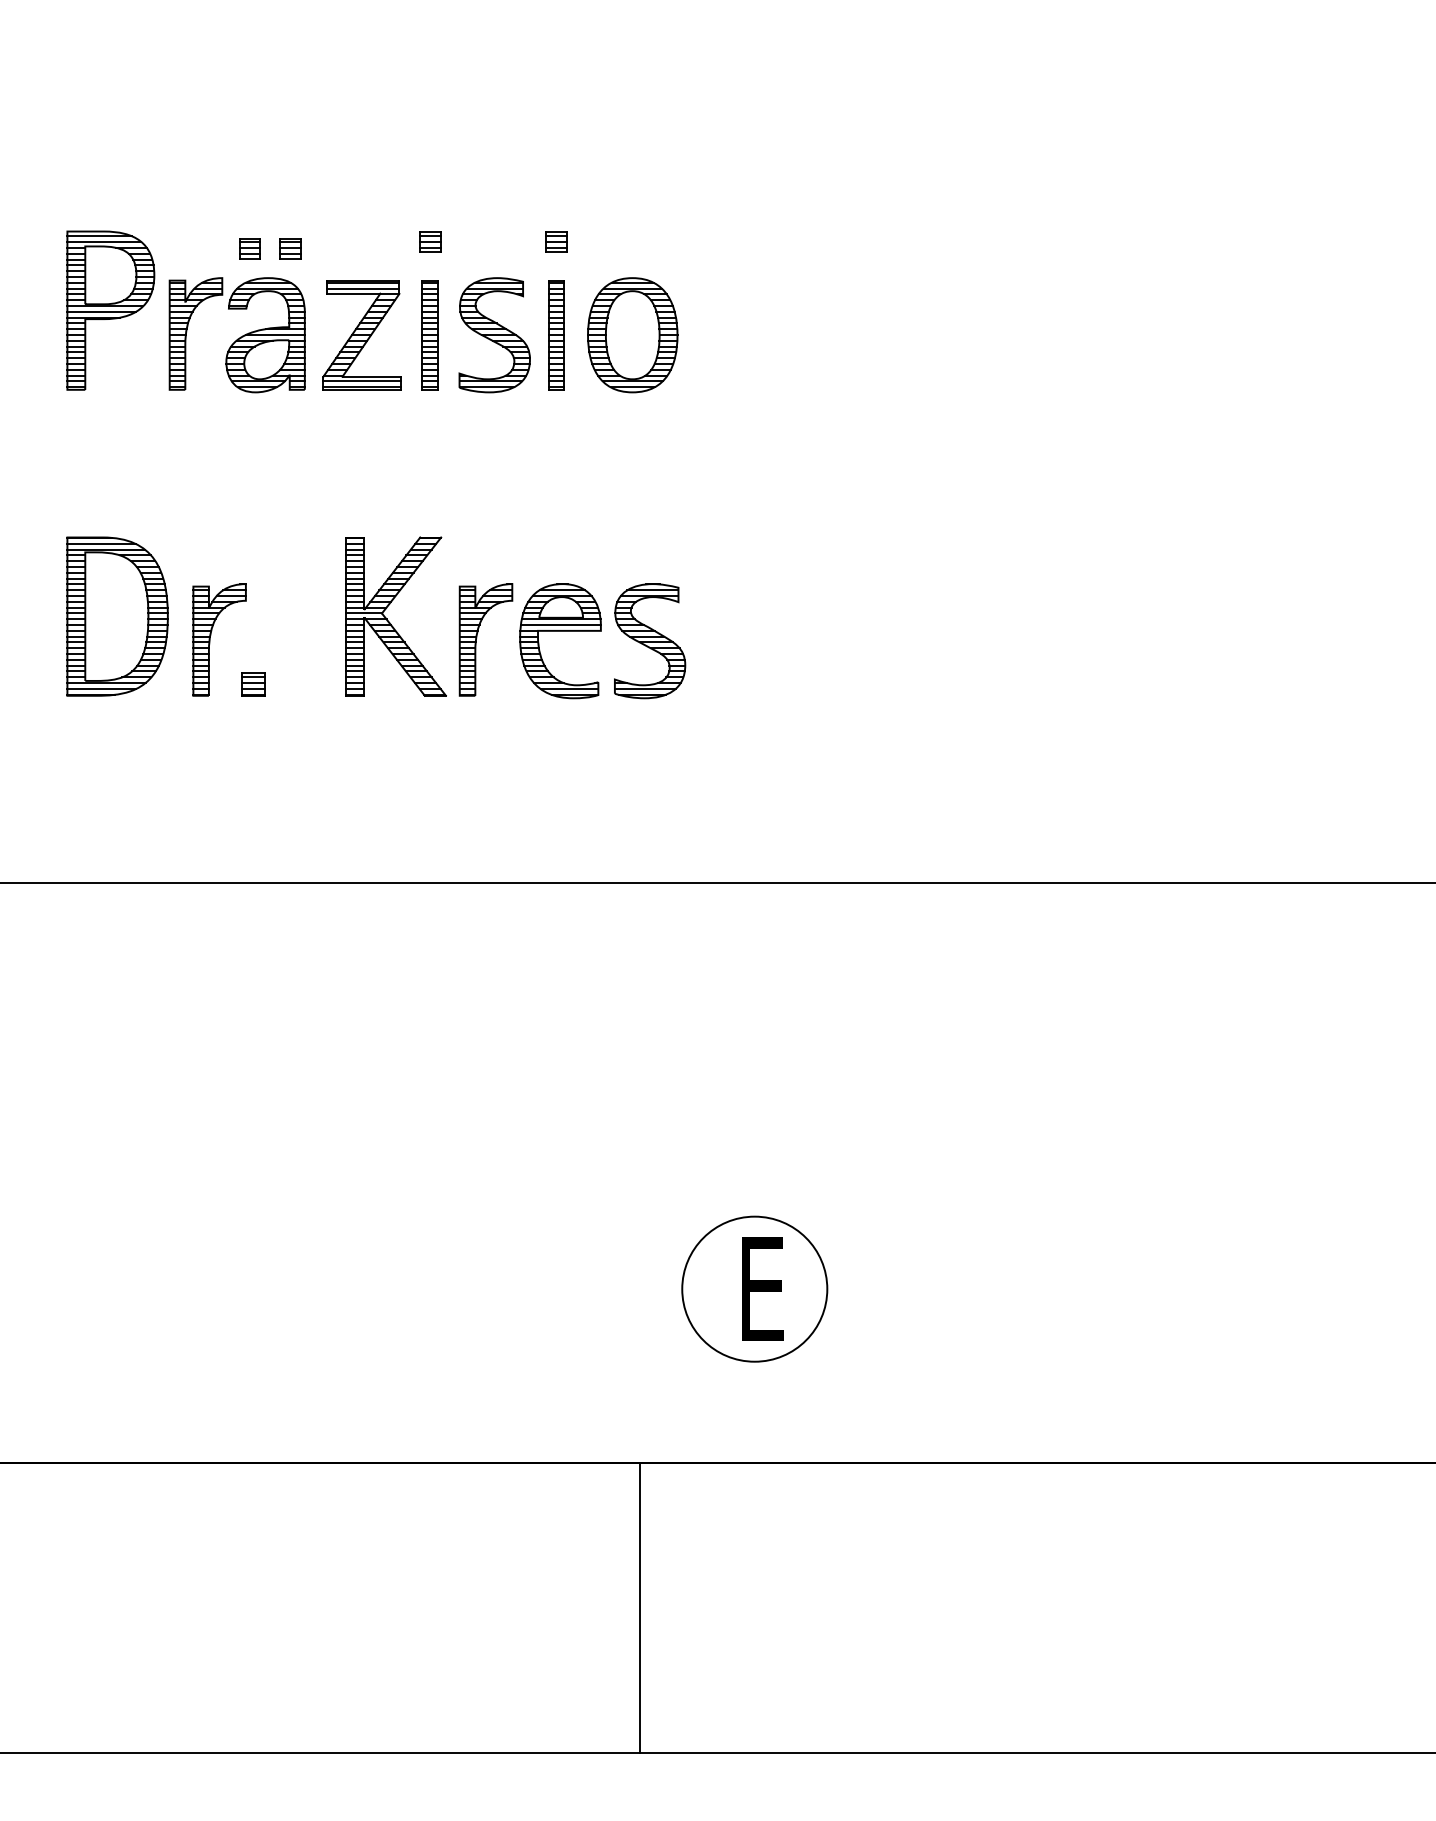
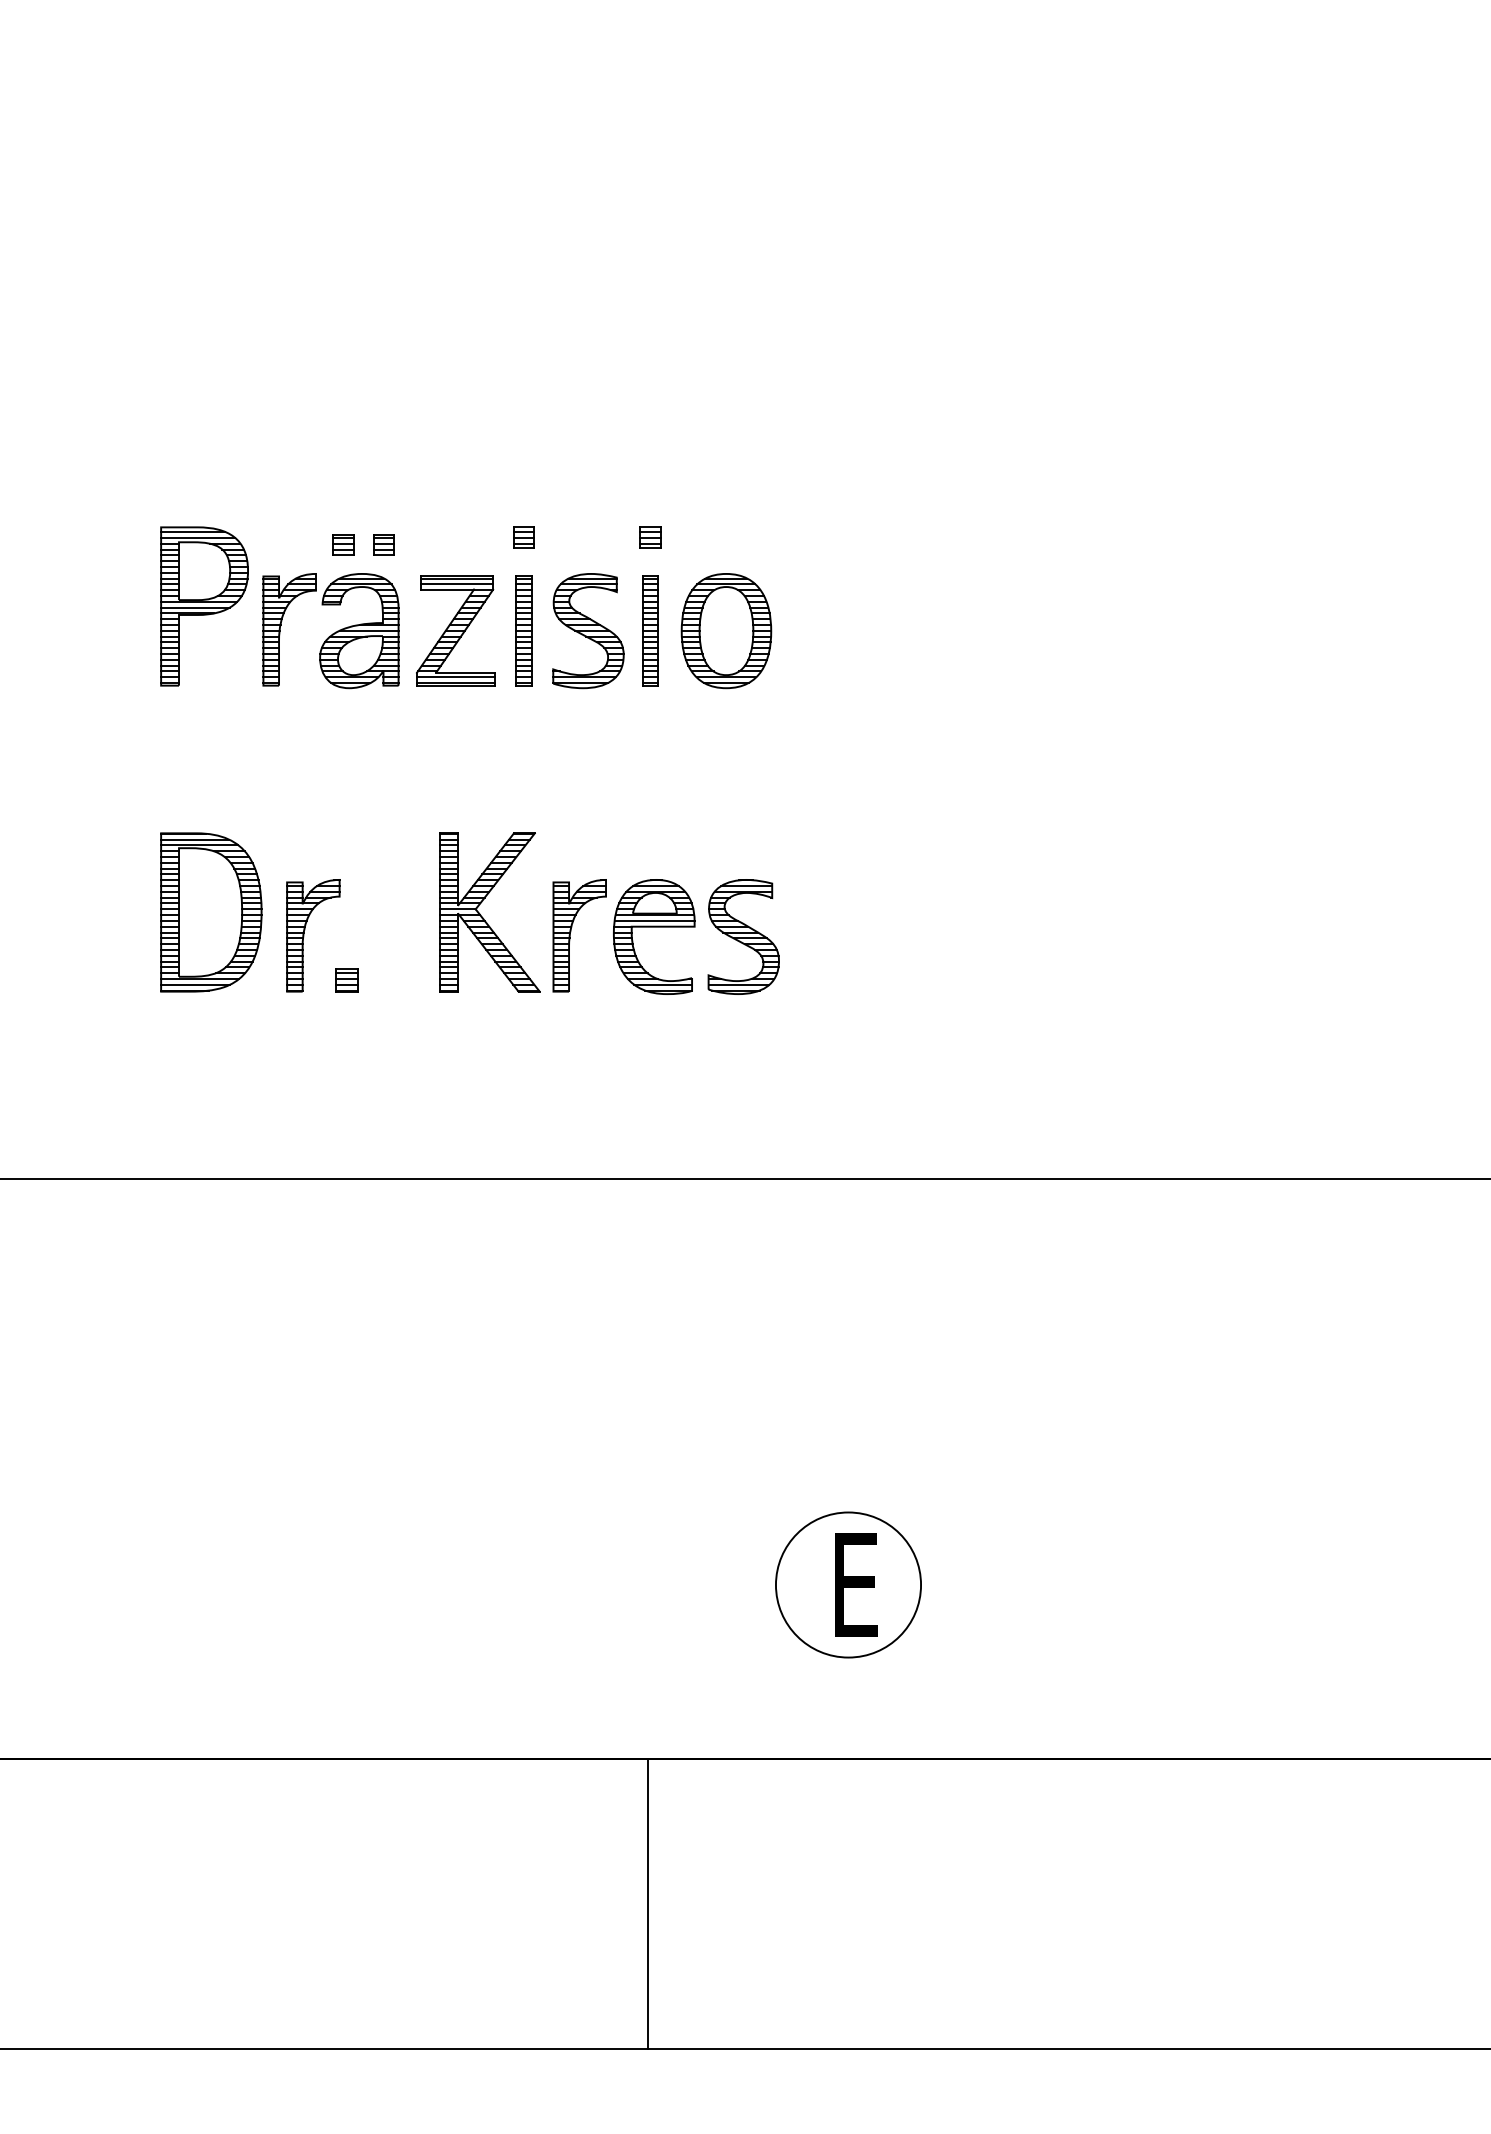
line: (639, 1608) -> (647, 1904), moved

